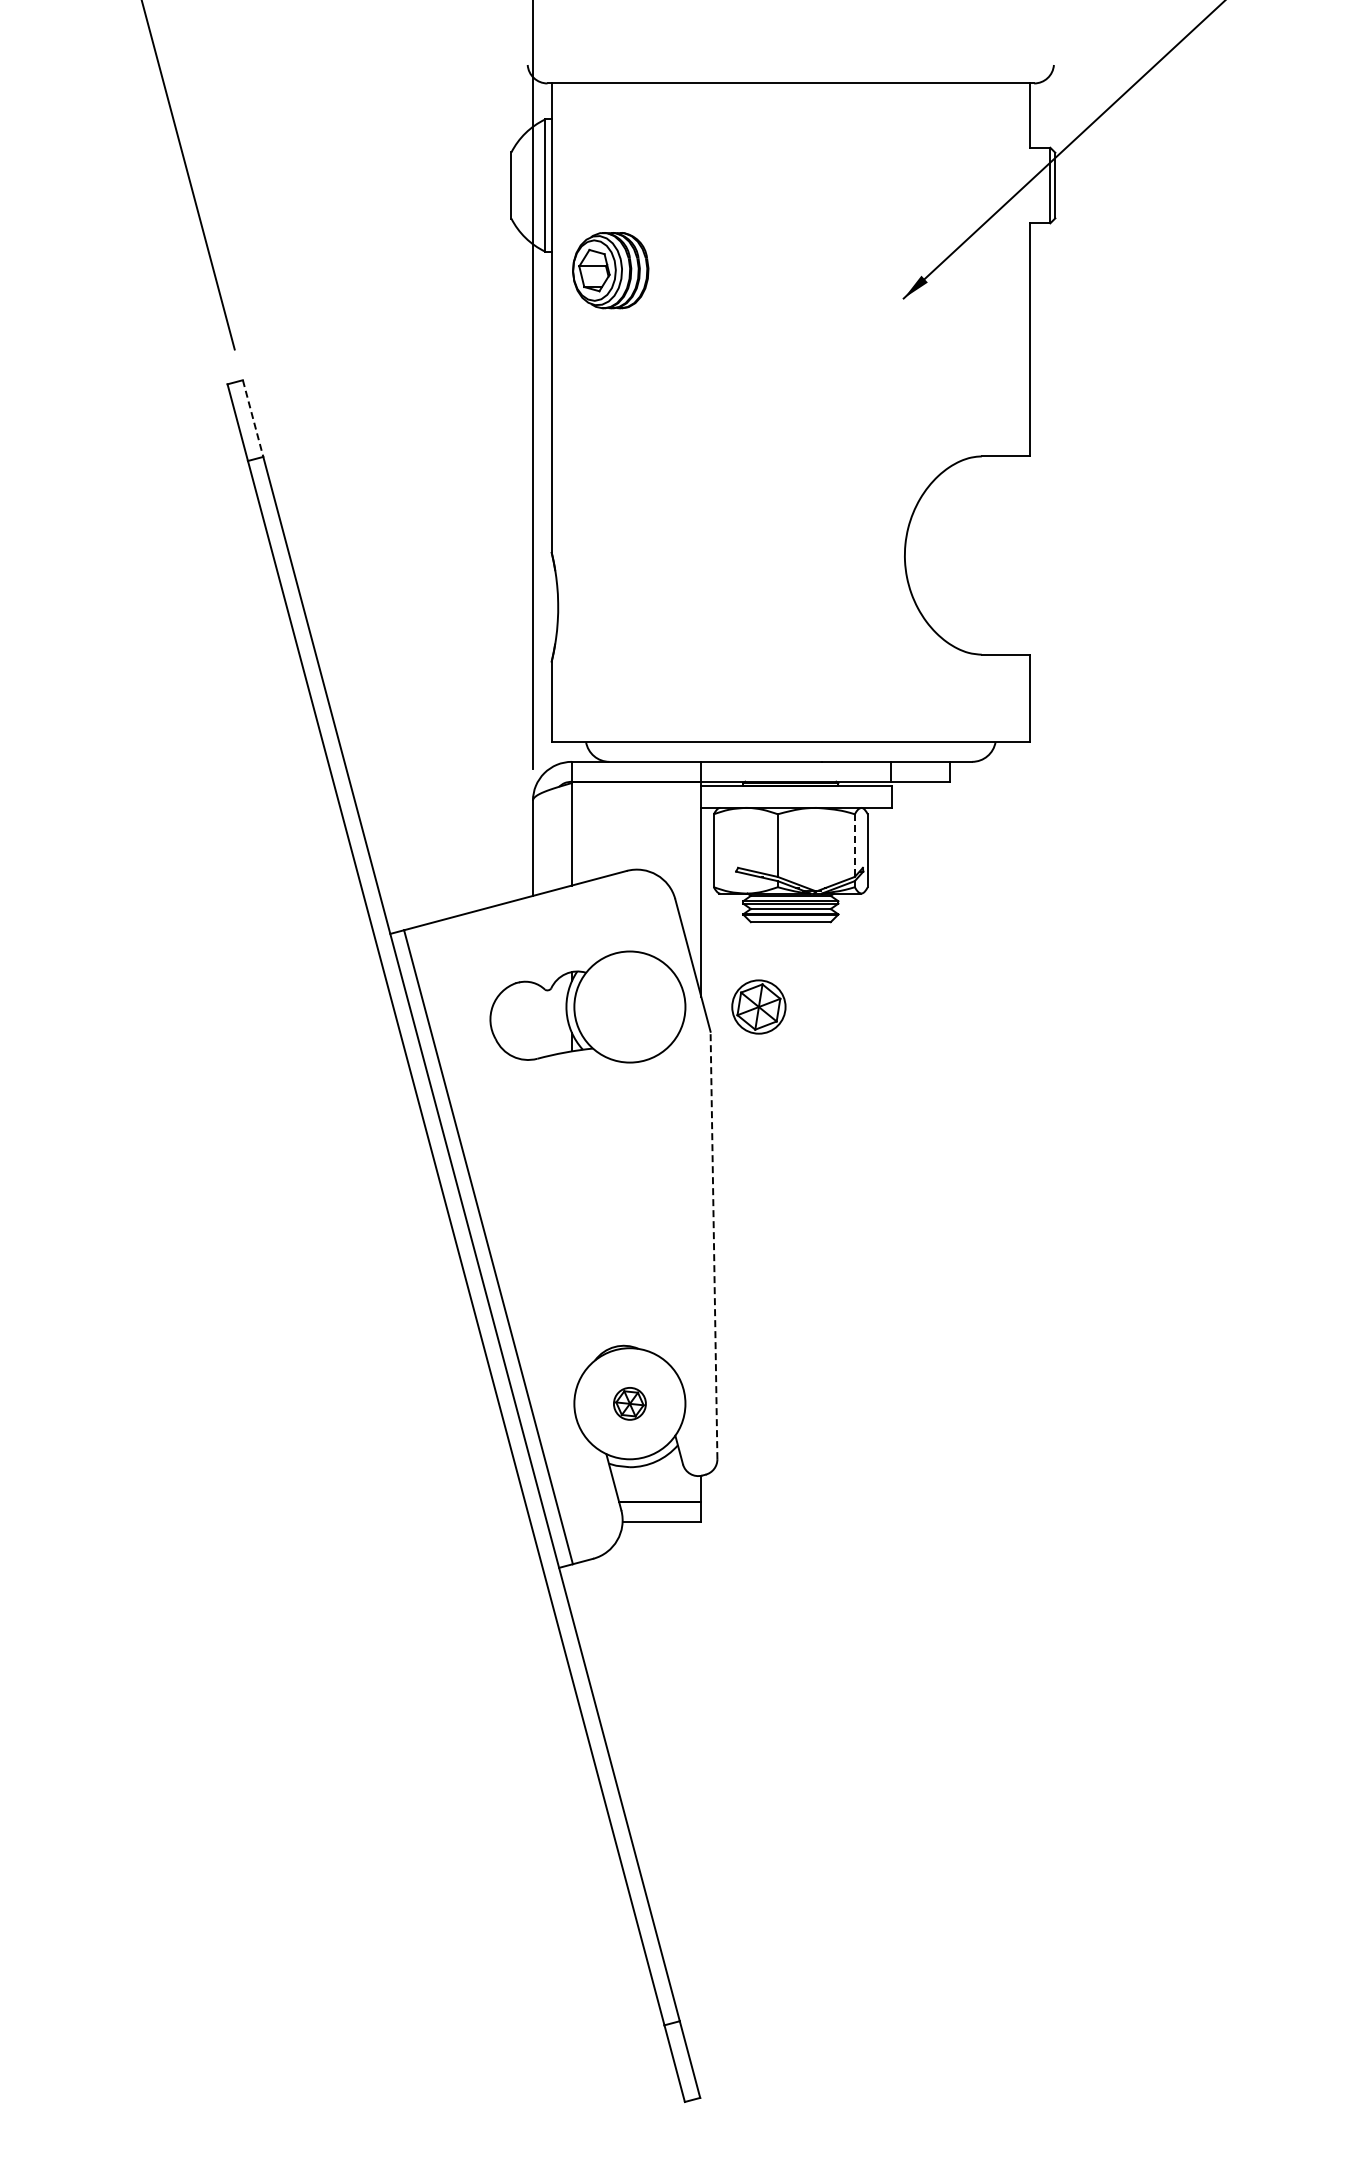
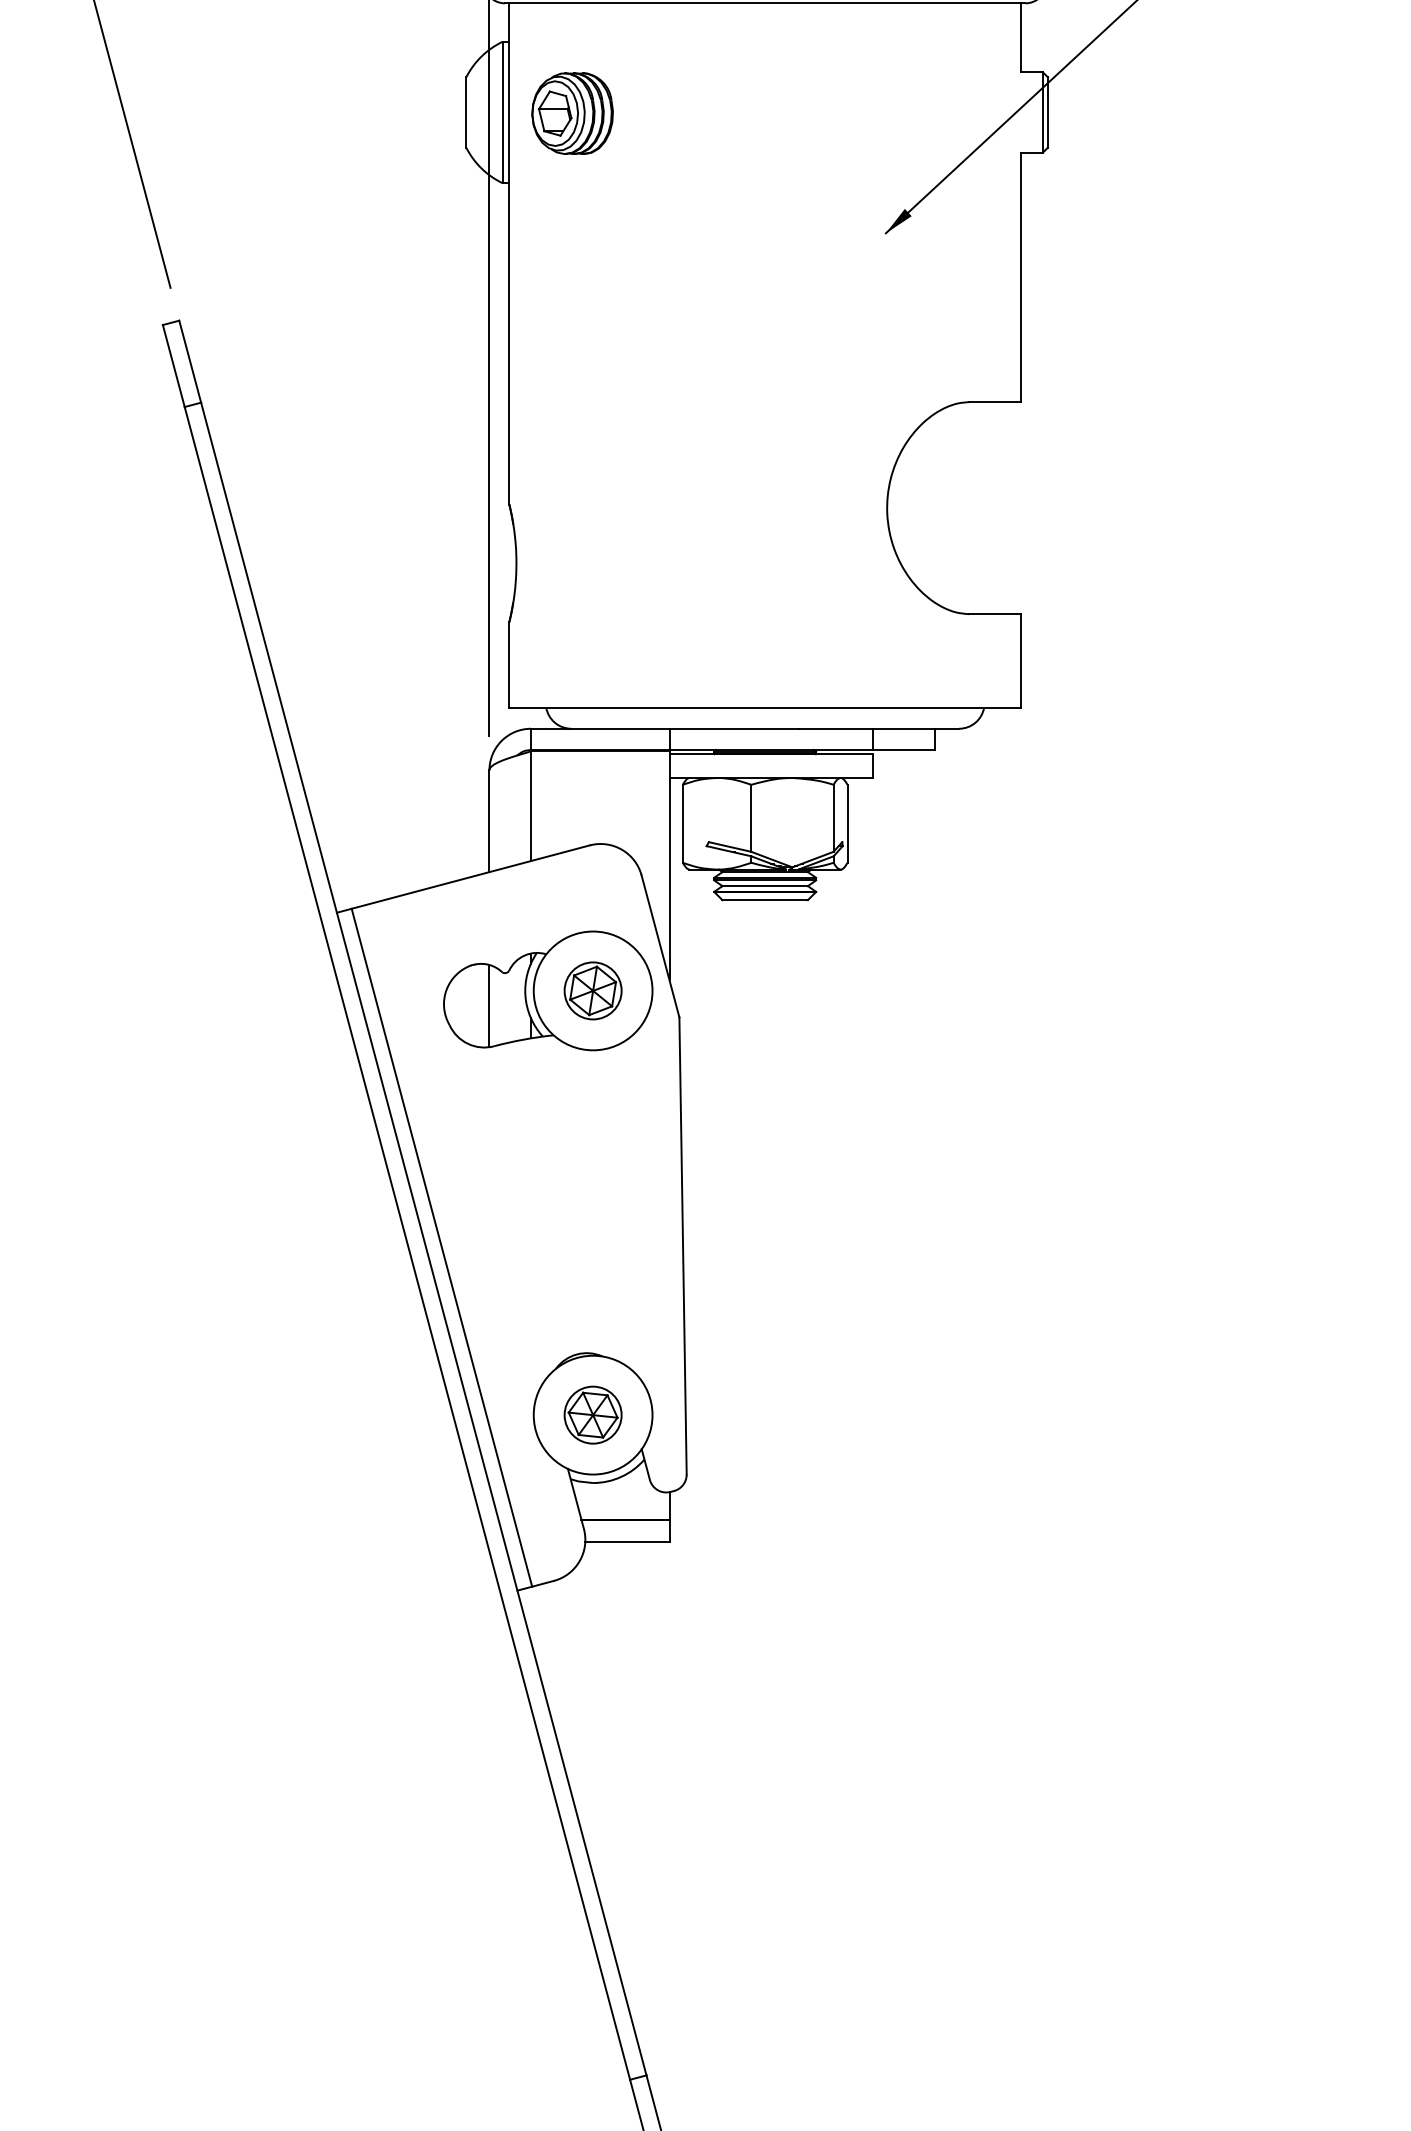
part: (610, 270) -> (572, 113), moved
line: (253, 418) -> (190, 361), dashed -> solid
line: (854, 846) -> (833, 819), dashed -> solid
part: (758, 1006) -> (592, 990), moved
line: (532, 1020) -> (488, 1005), added
line: (714, 1245) -> (683, 1245), dashed -> solid
part: (629, 1403) -> (592, 1414), size x1.67

